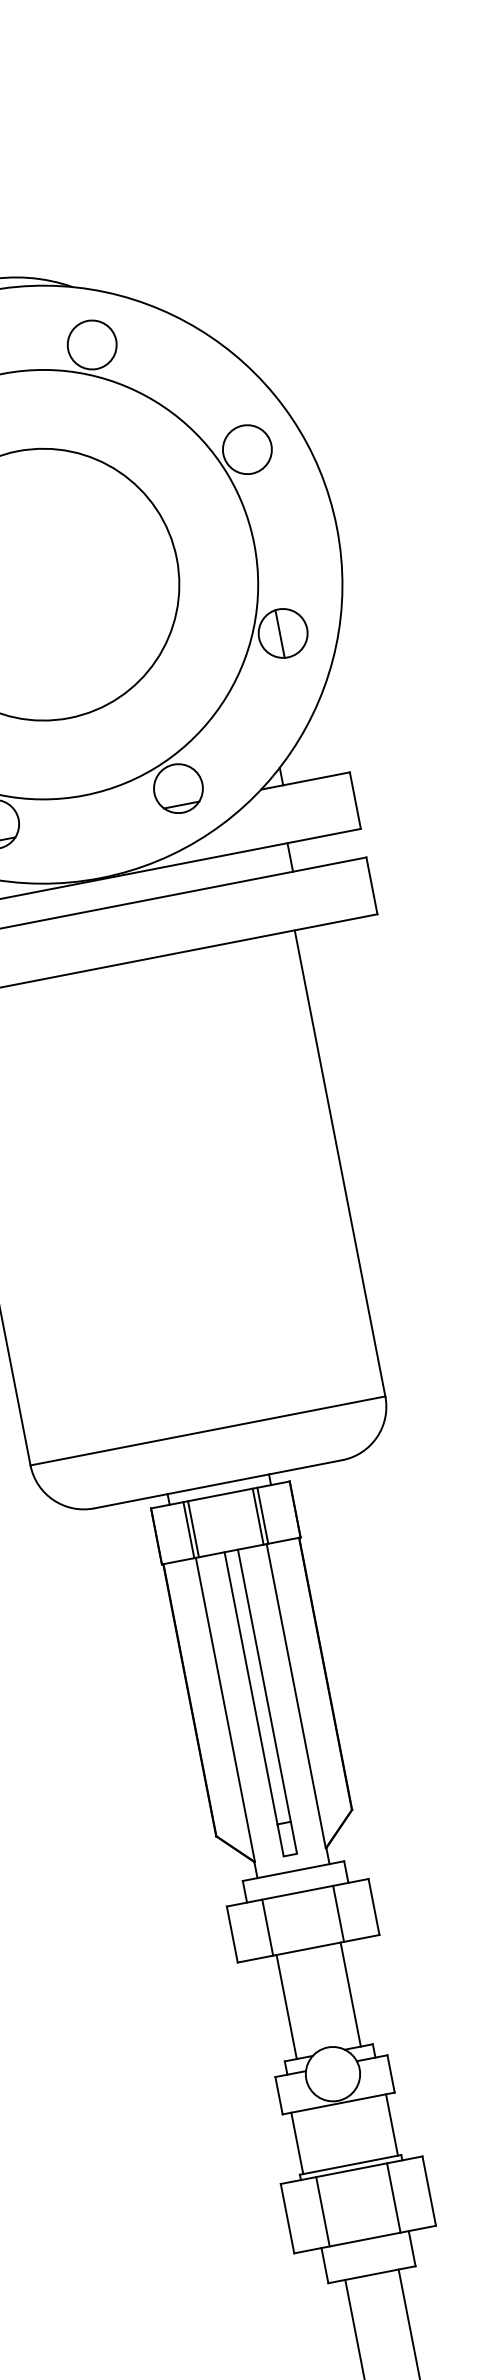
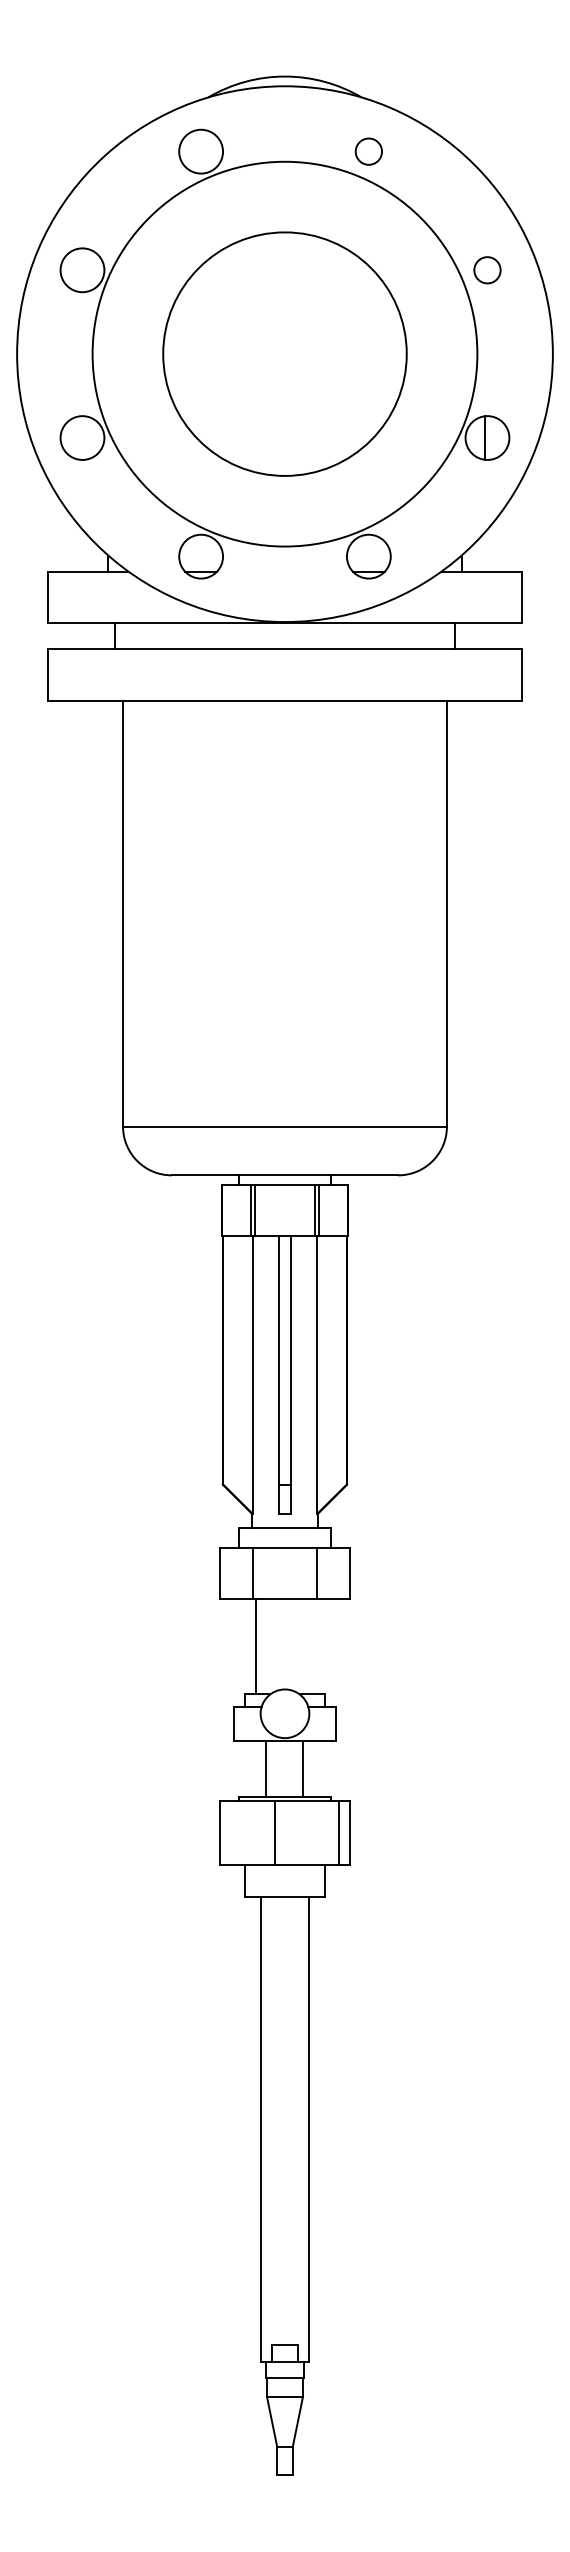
circle: (91, 344) -> (368, 151), size x0.6
circle: (247, 449) -> (487, 270), size x0.6
line: (350, 1994) -> (314, 1646), removed
line: (392, 2124) -> (303, 1768), moved
line: (296, 2143) -> (265, 1768), moved
line: (393, 2197) -> (339, 1832), moved
line: (322, 2211) -> (274, 1832), moved

